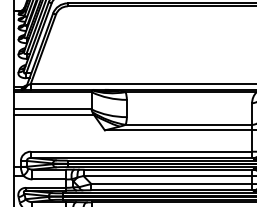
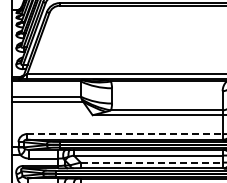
line: (140, 152) -> (124, 134), solid -> dashed
line: (171, 183) -> (151, 162), solid -> dashed

